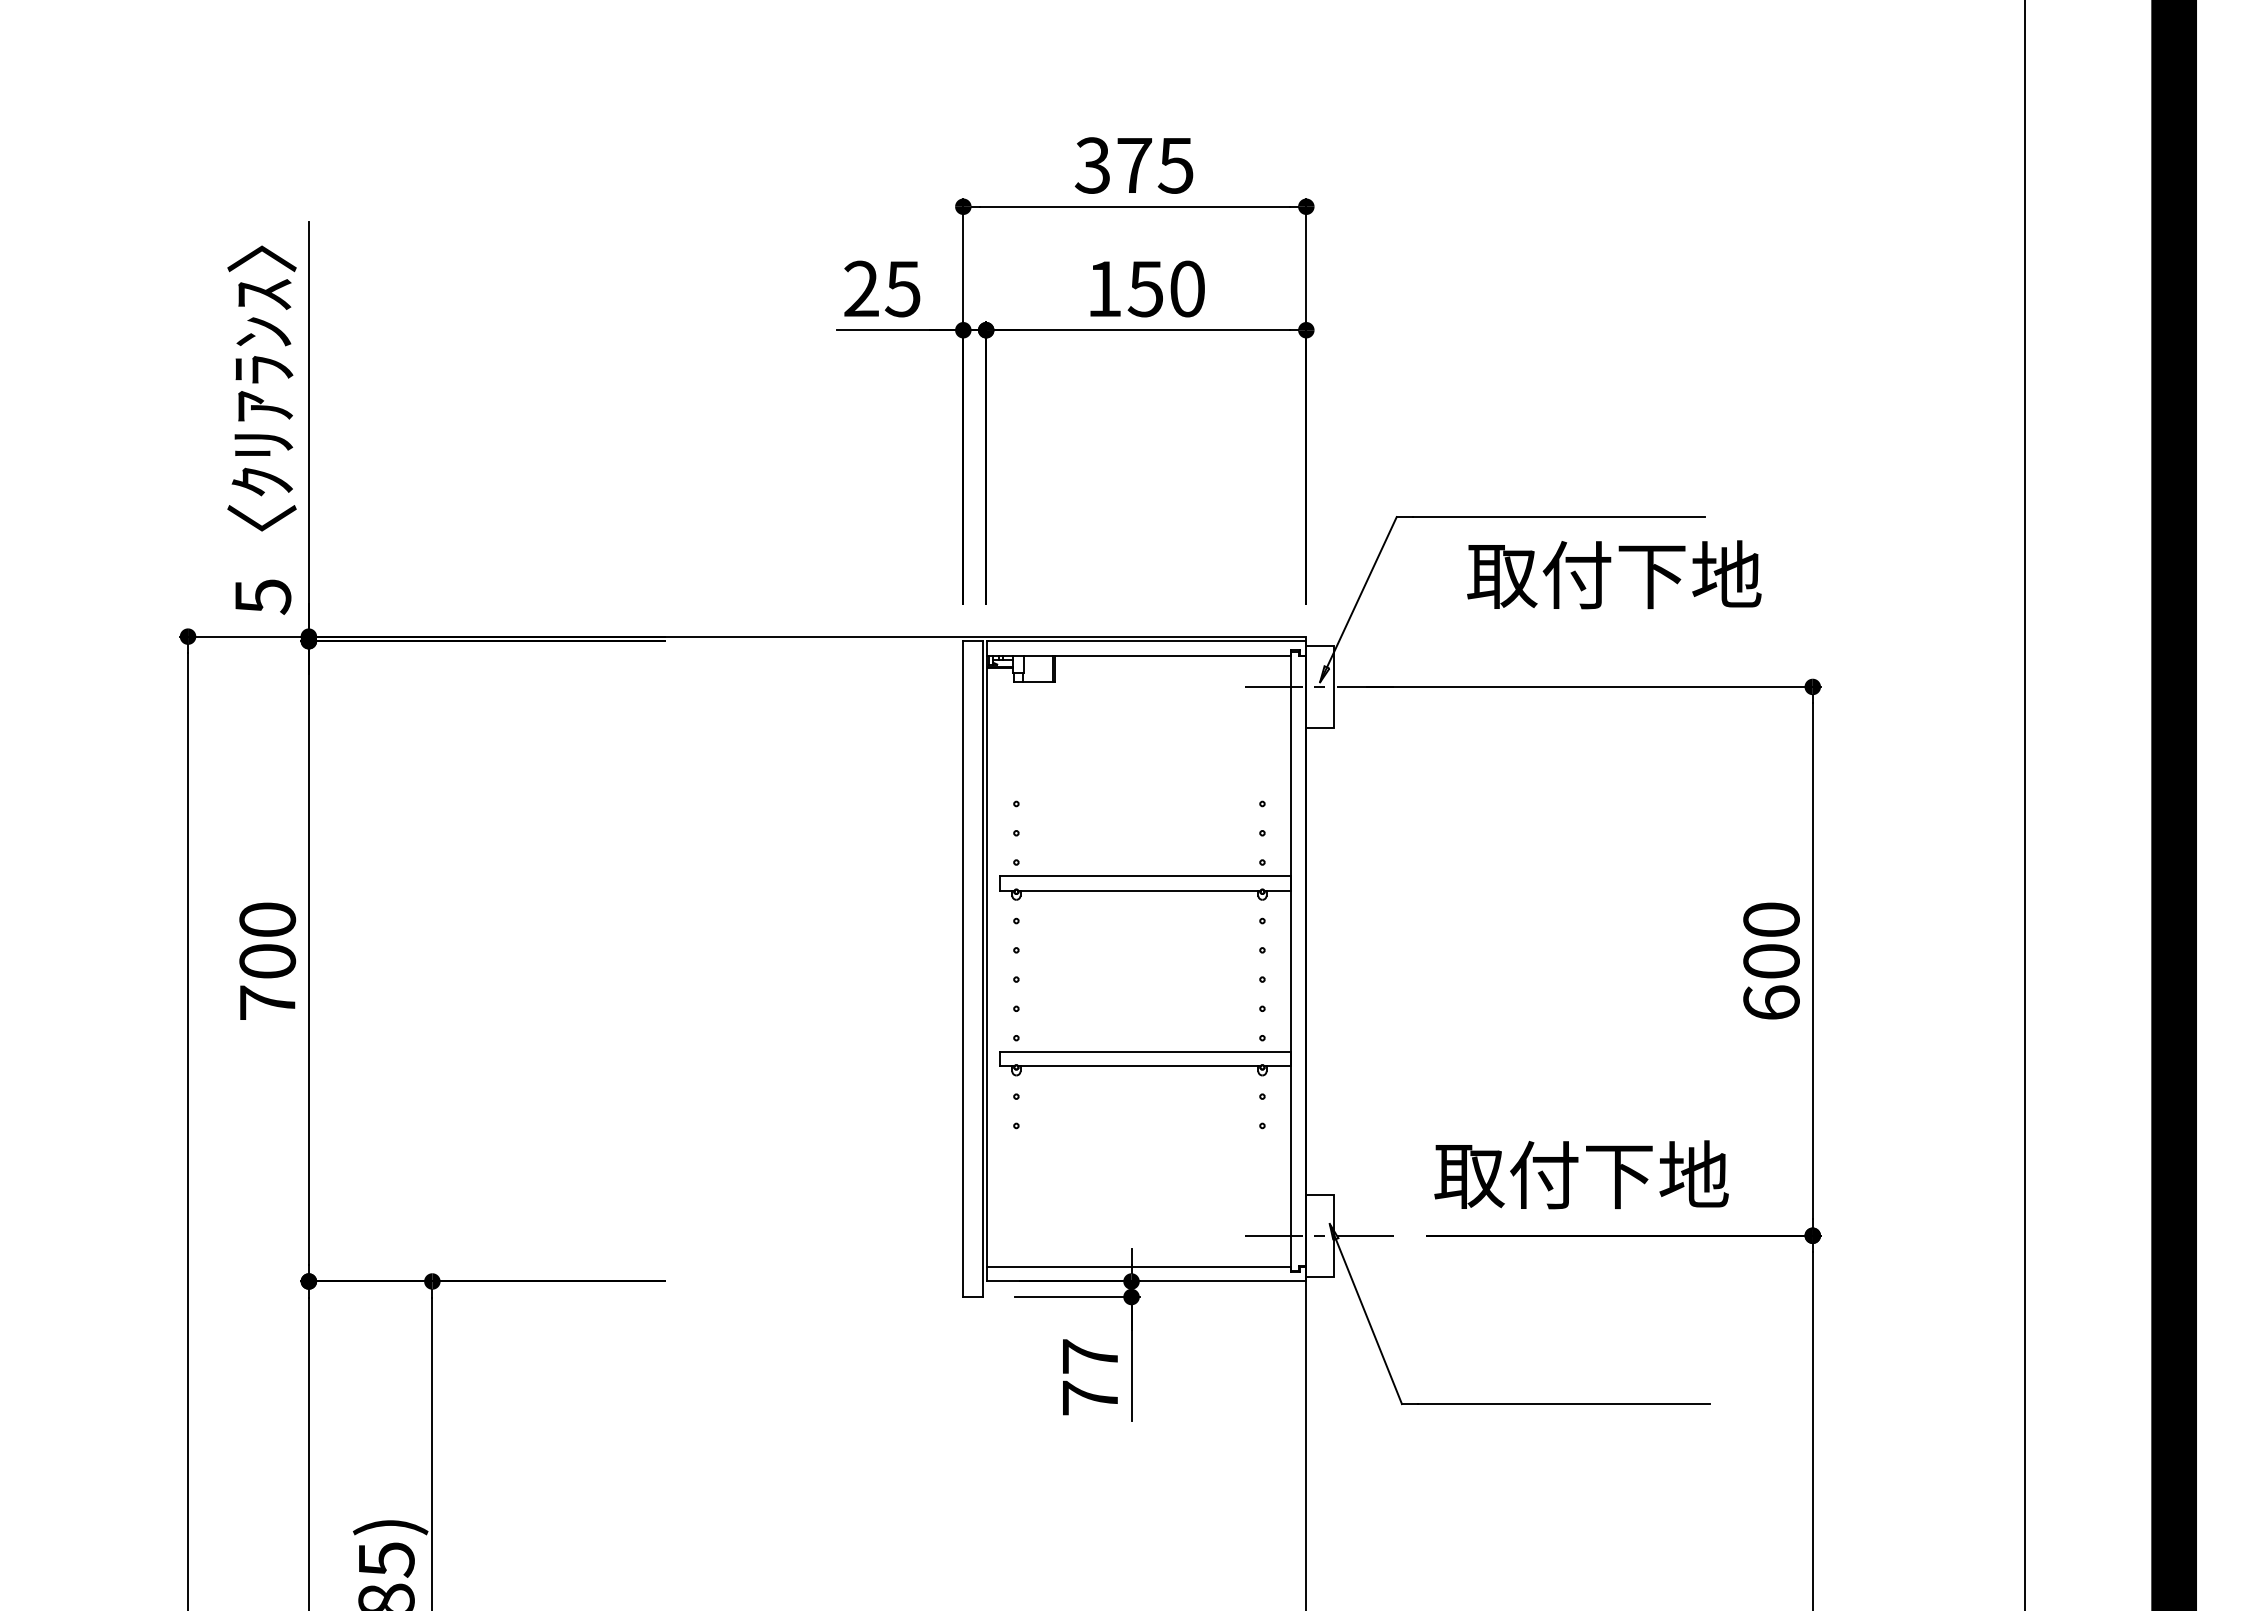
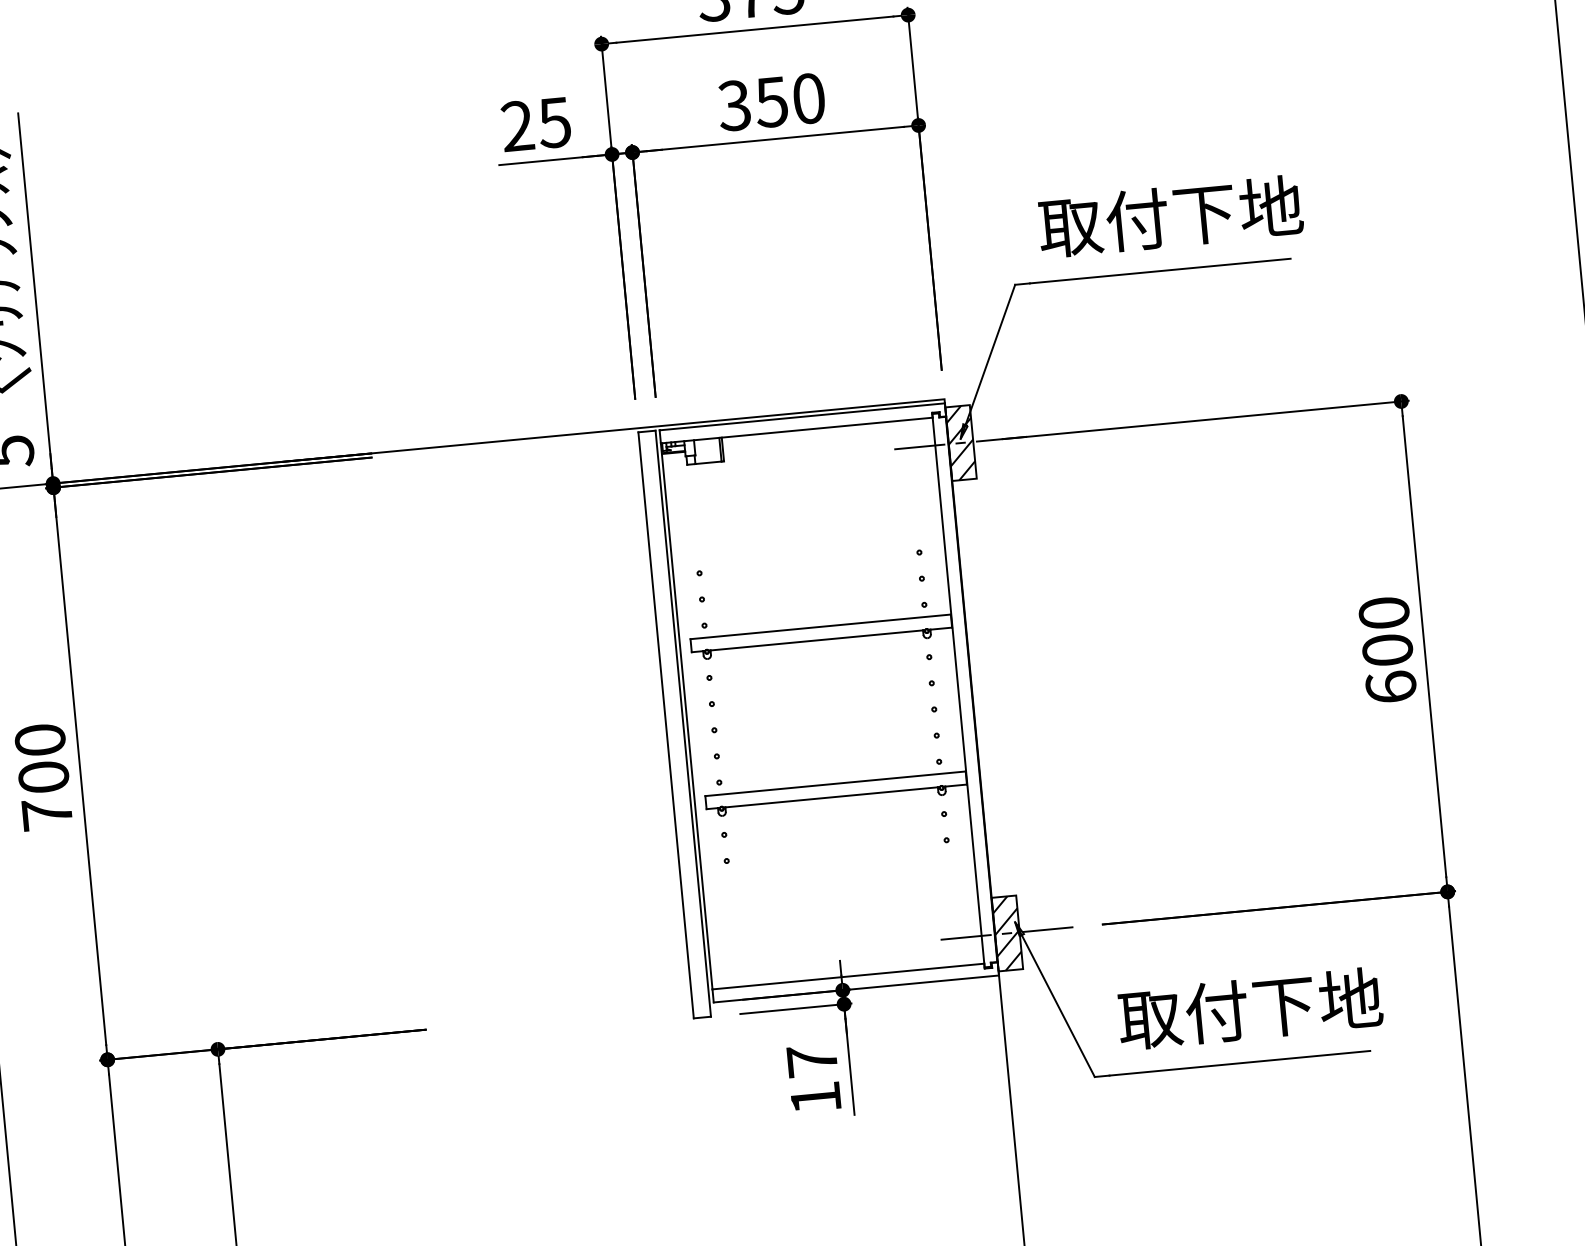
text: (1103, 288) -> (733, 105), 150 -> 350
text: (1614, 574) -> (1170, 216), moved
hatch: (1319, 686) -> (960, 442), added
text: (1581, 1174) -> (1250, 1008), moved
hatch: (1319, 1235) -> (1006, 933), added
text: (1090, 1397) -> (815, 1097), 77 -> 17

